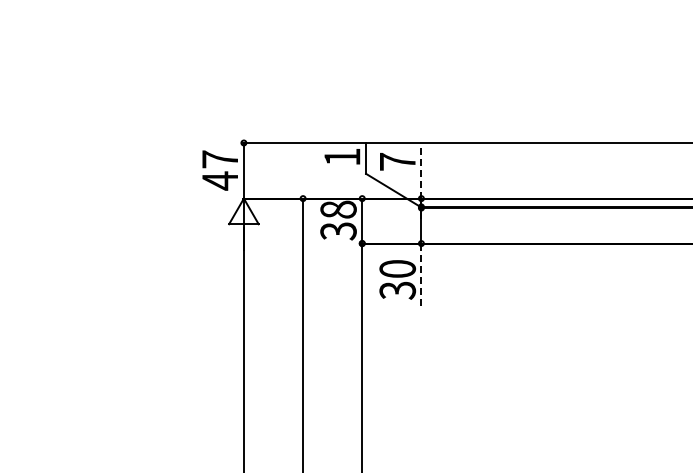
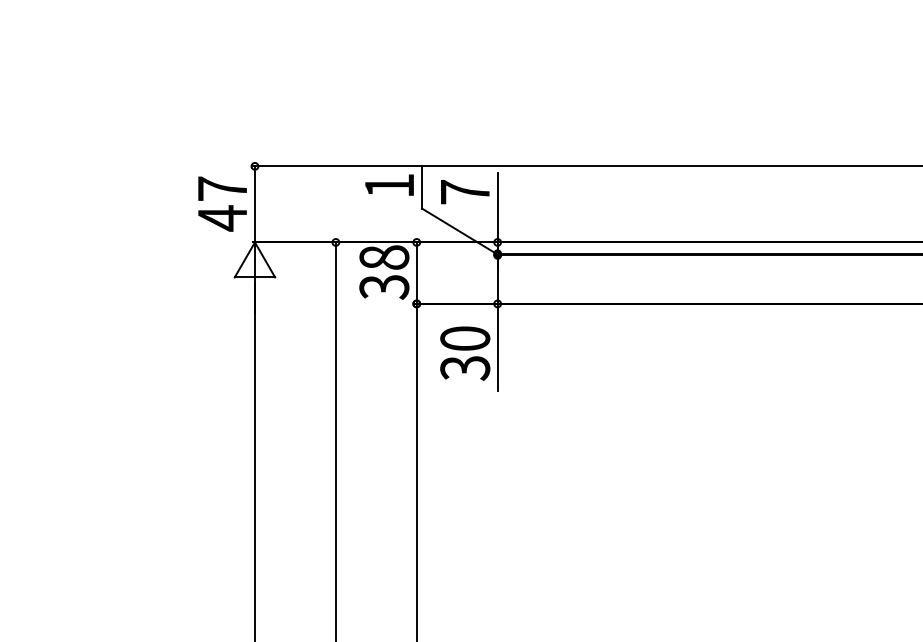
line: (421, 172) -> (497, 206), dashed -> solid
line: (421, 275) -> (497, 347), dashed -> solid

